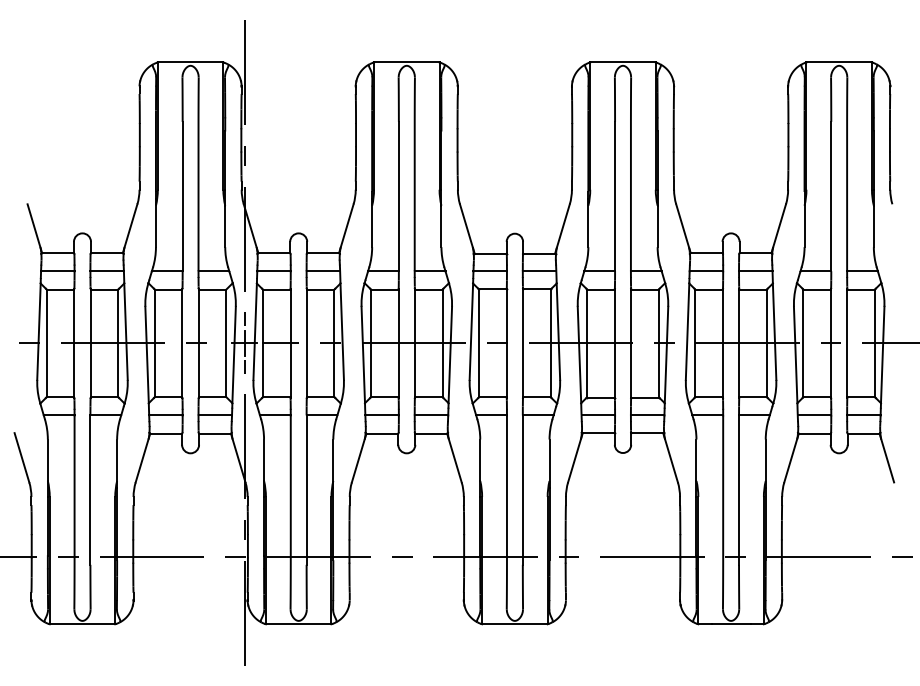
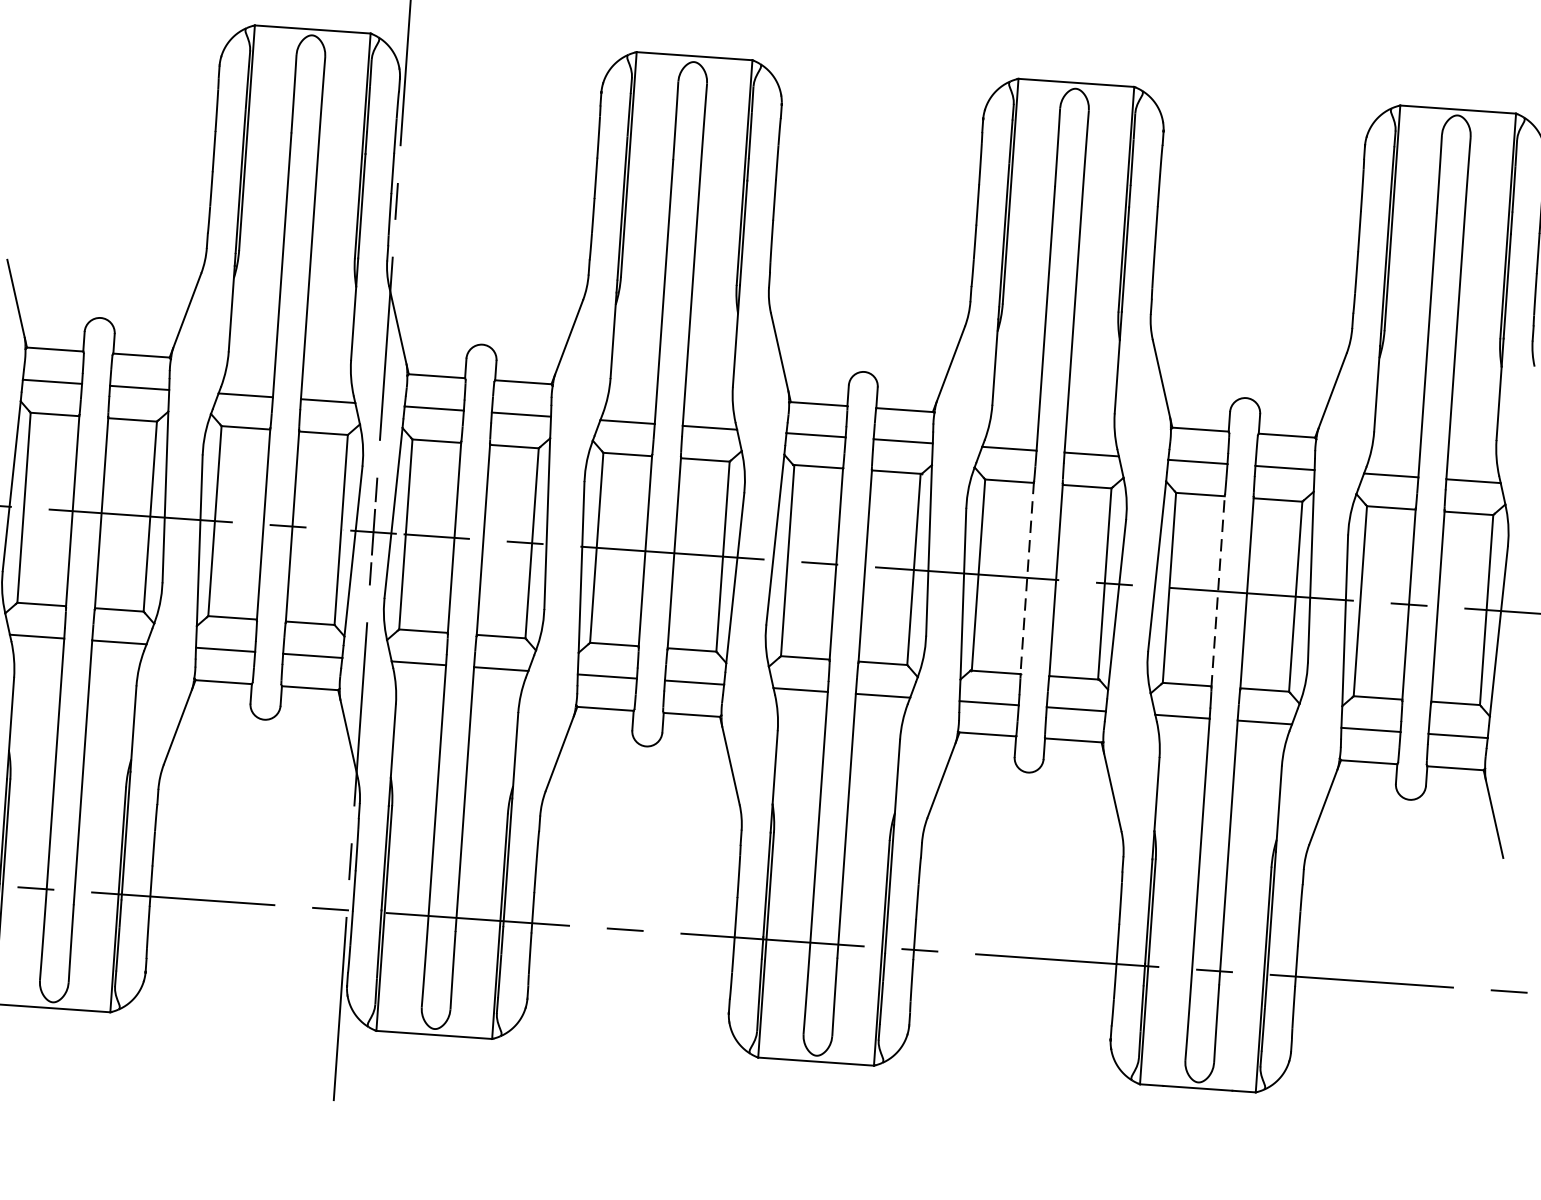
line: (722, 342) -> (1217, 589), solid -> dashed
line: (614, 343) -> (1026, 578), solid -> dashed

